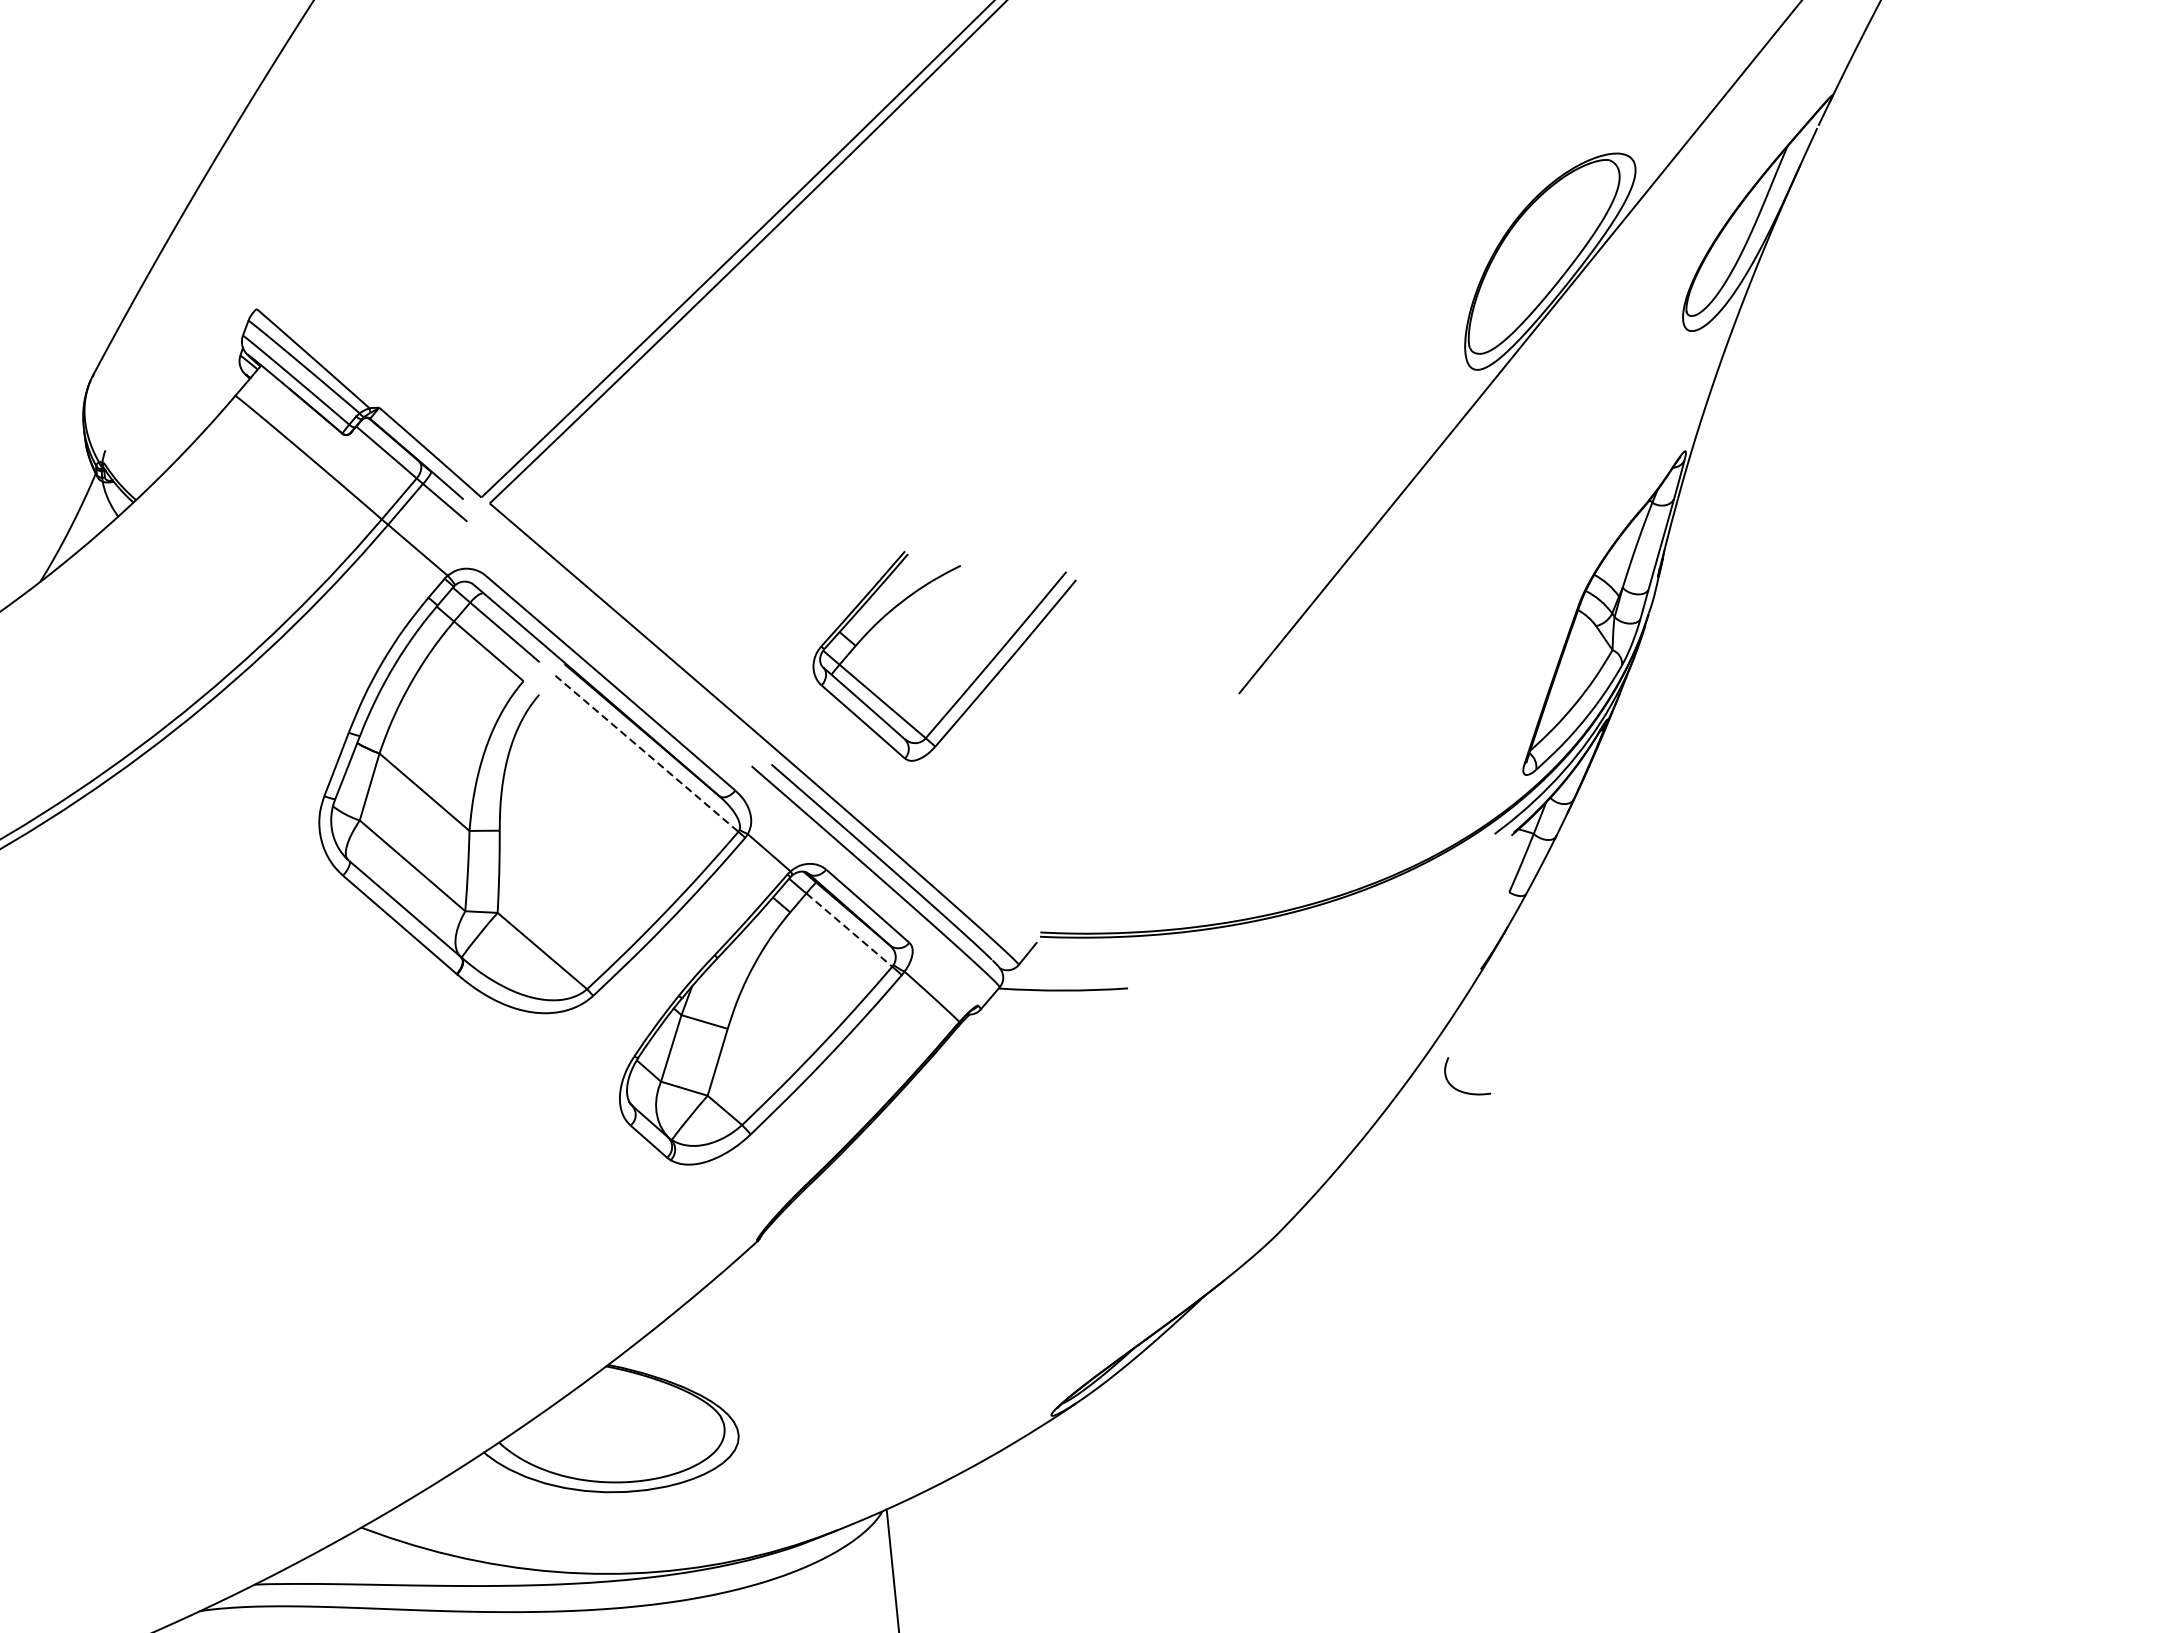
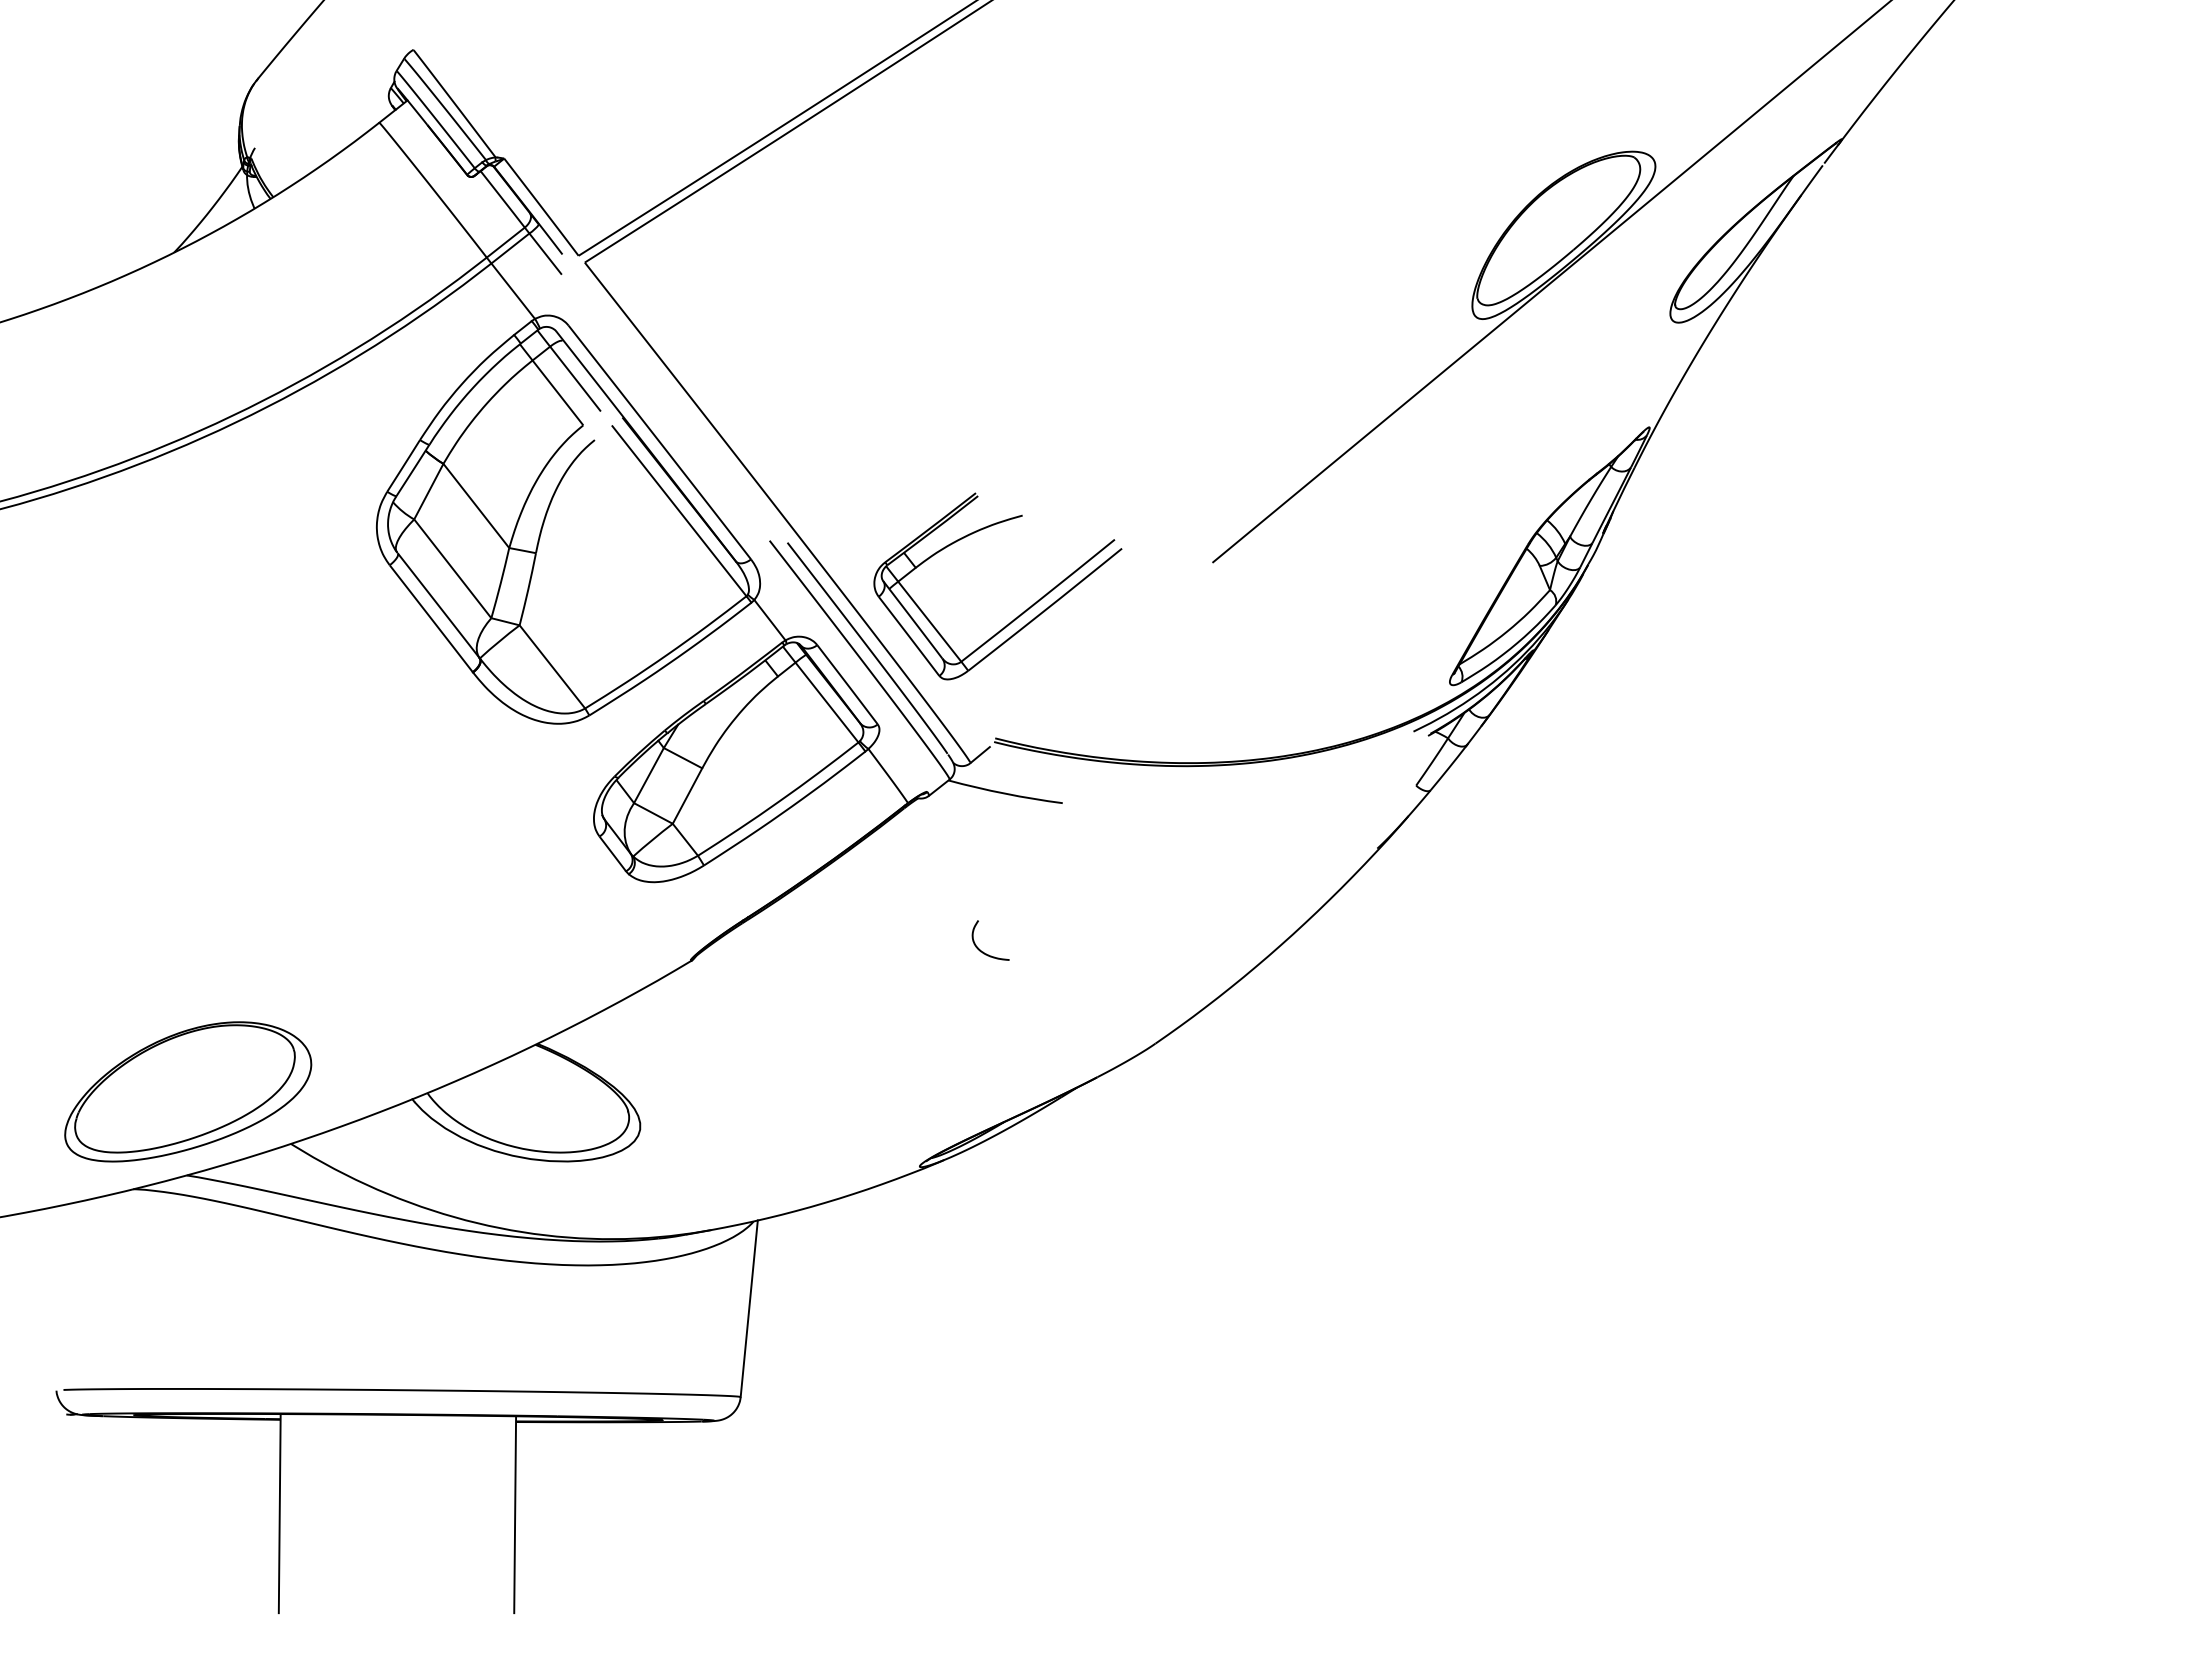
part: (978, 674) -> (1019, 614), moved
line: (647, 754) -> (679, 511), dashed -> solid
line: (849, 929) -> (827, 702), dashed -> solid
curve: (1460, 1089) -> (983, 951), moved
part: (238, 1492) -> (188, 1091), added

